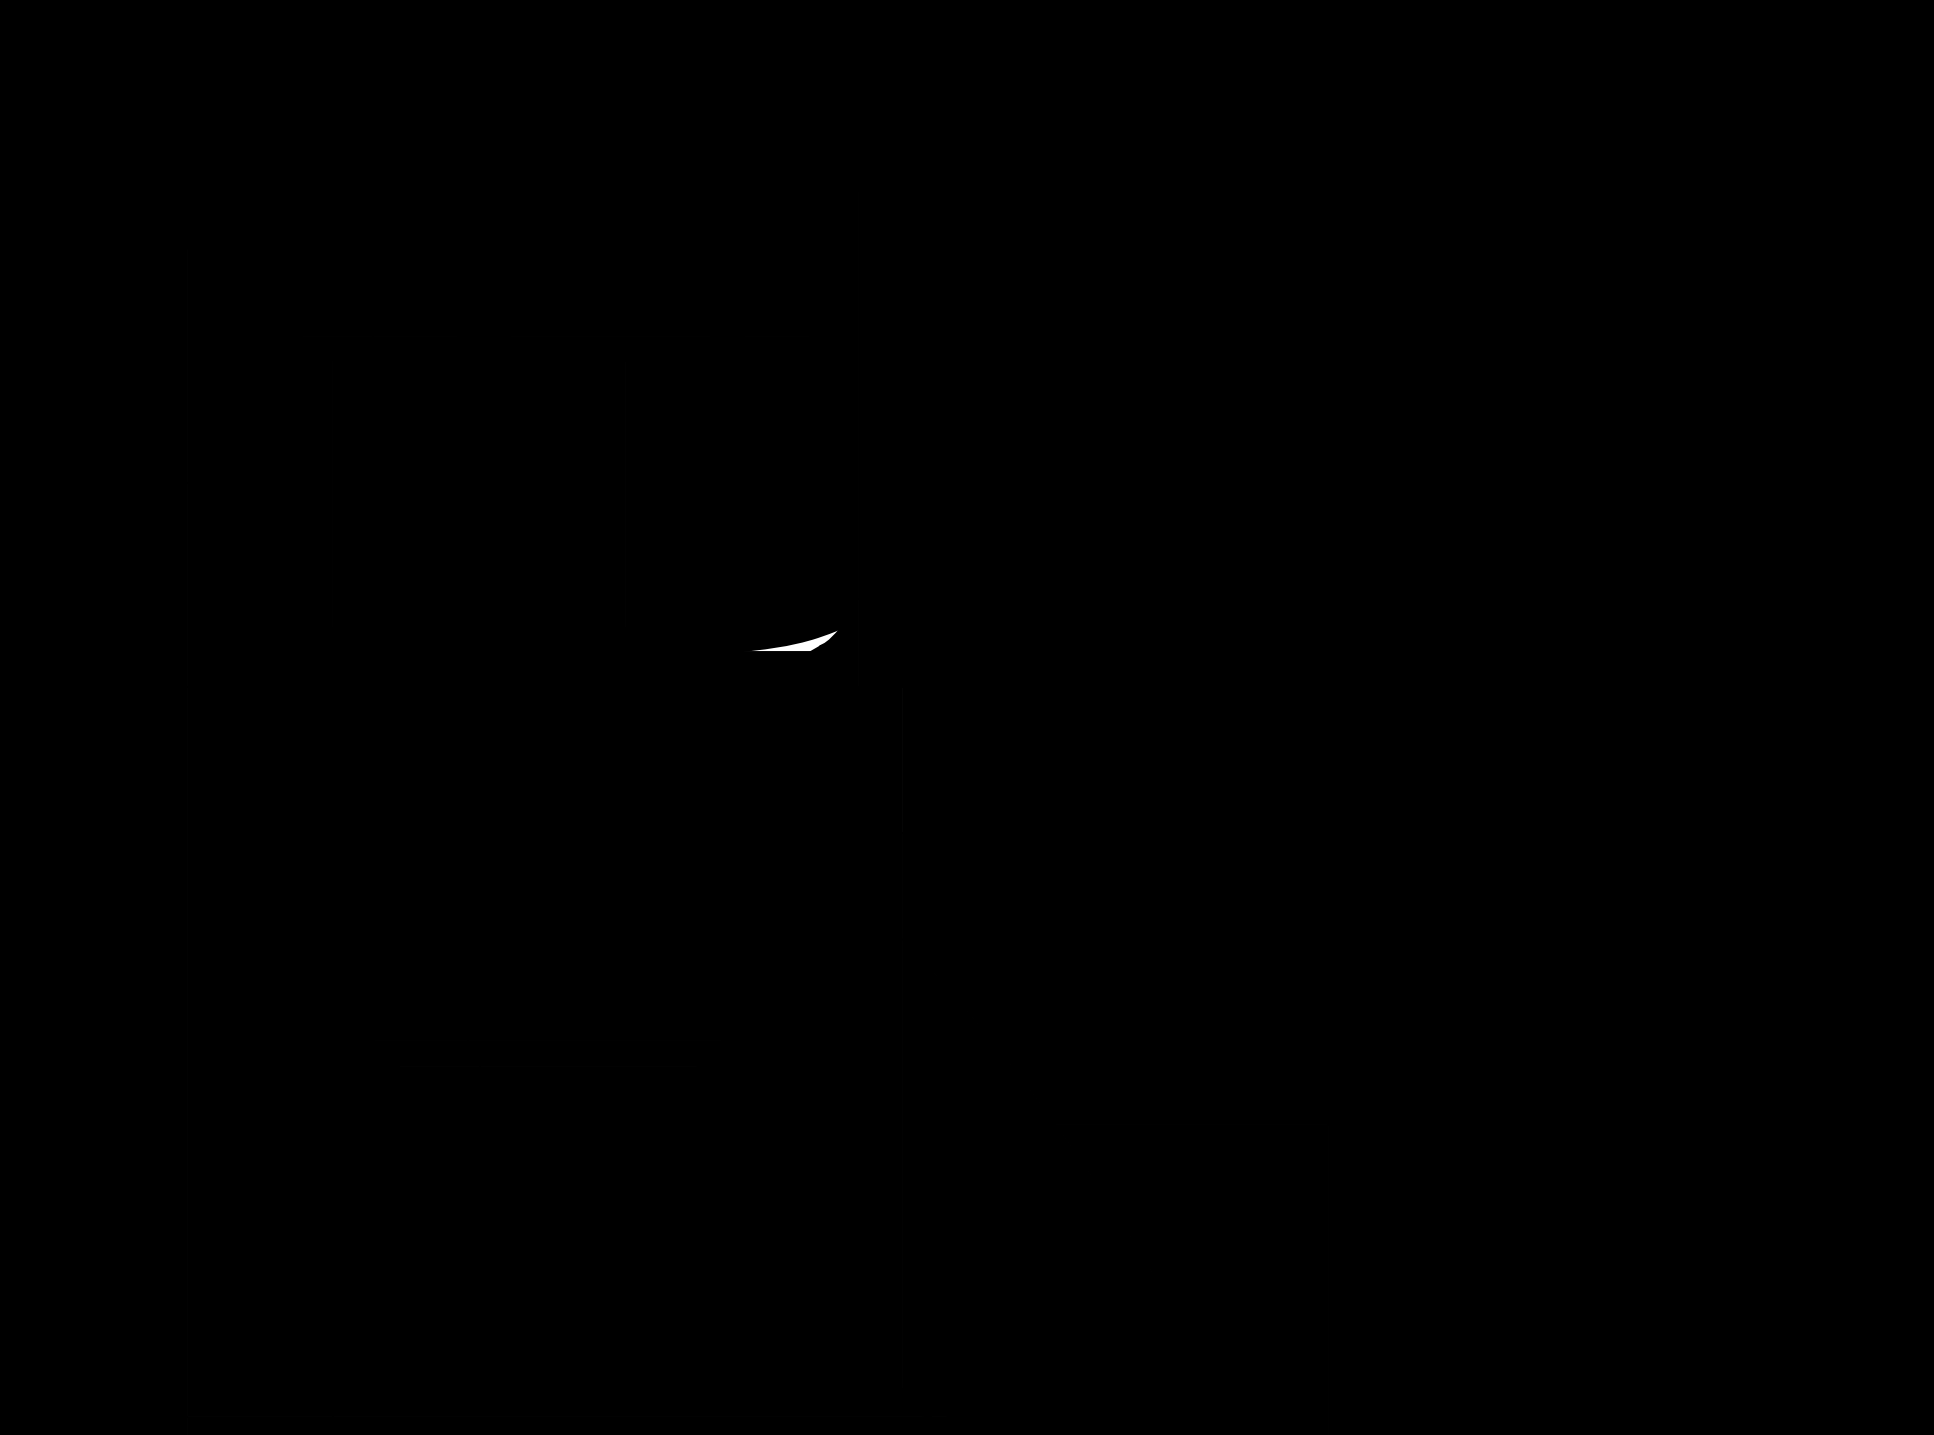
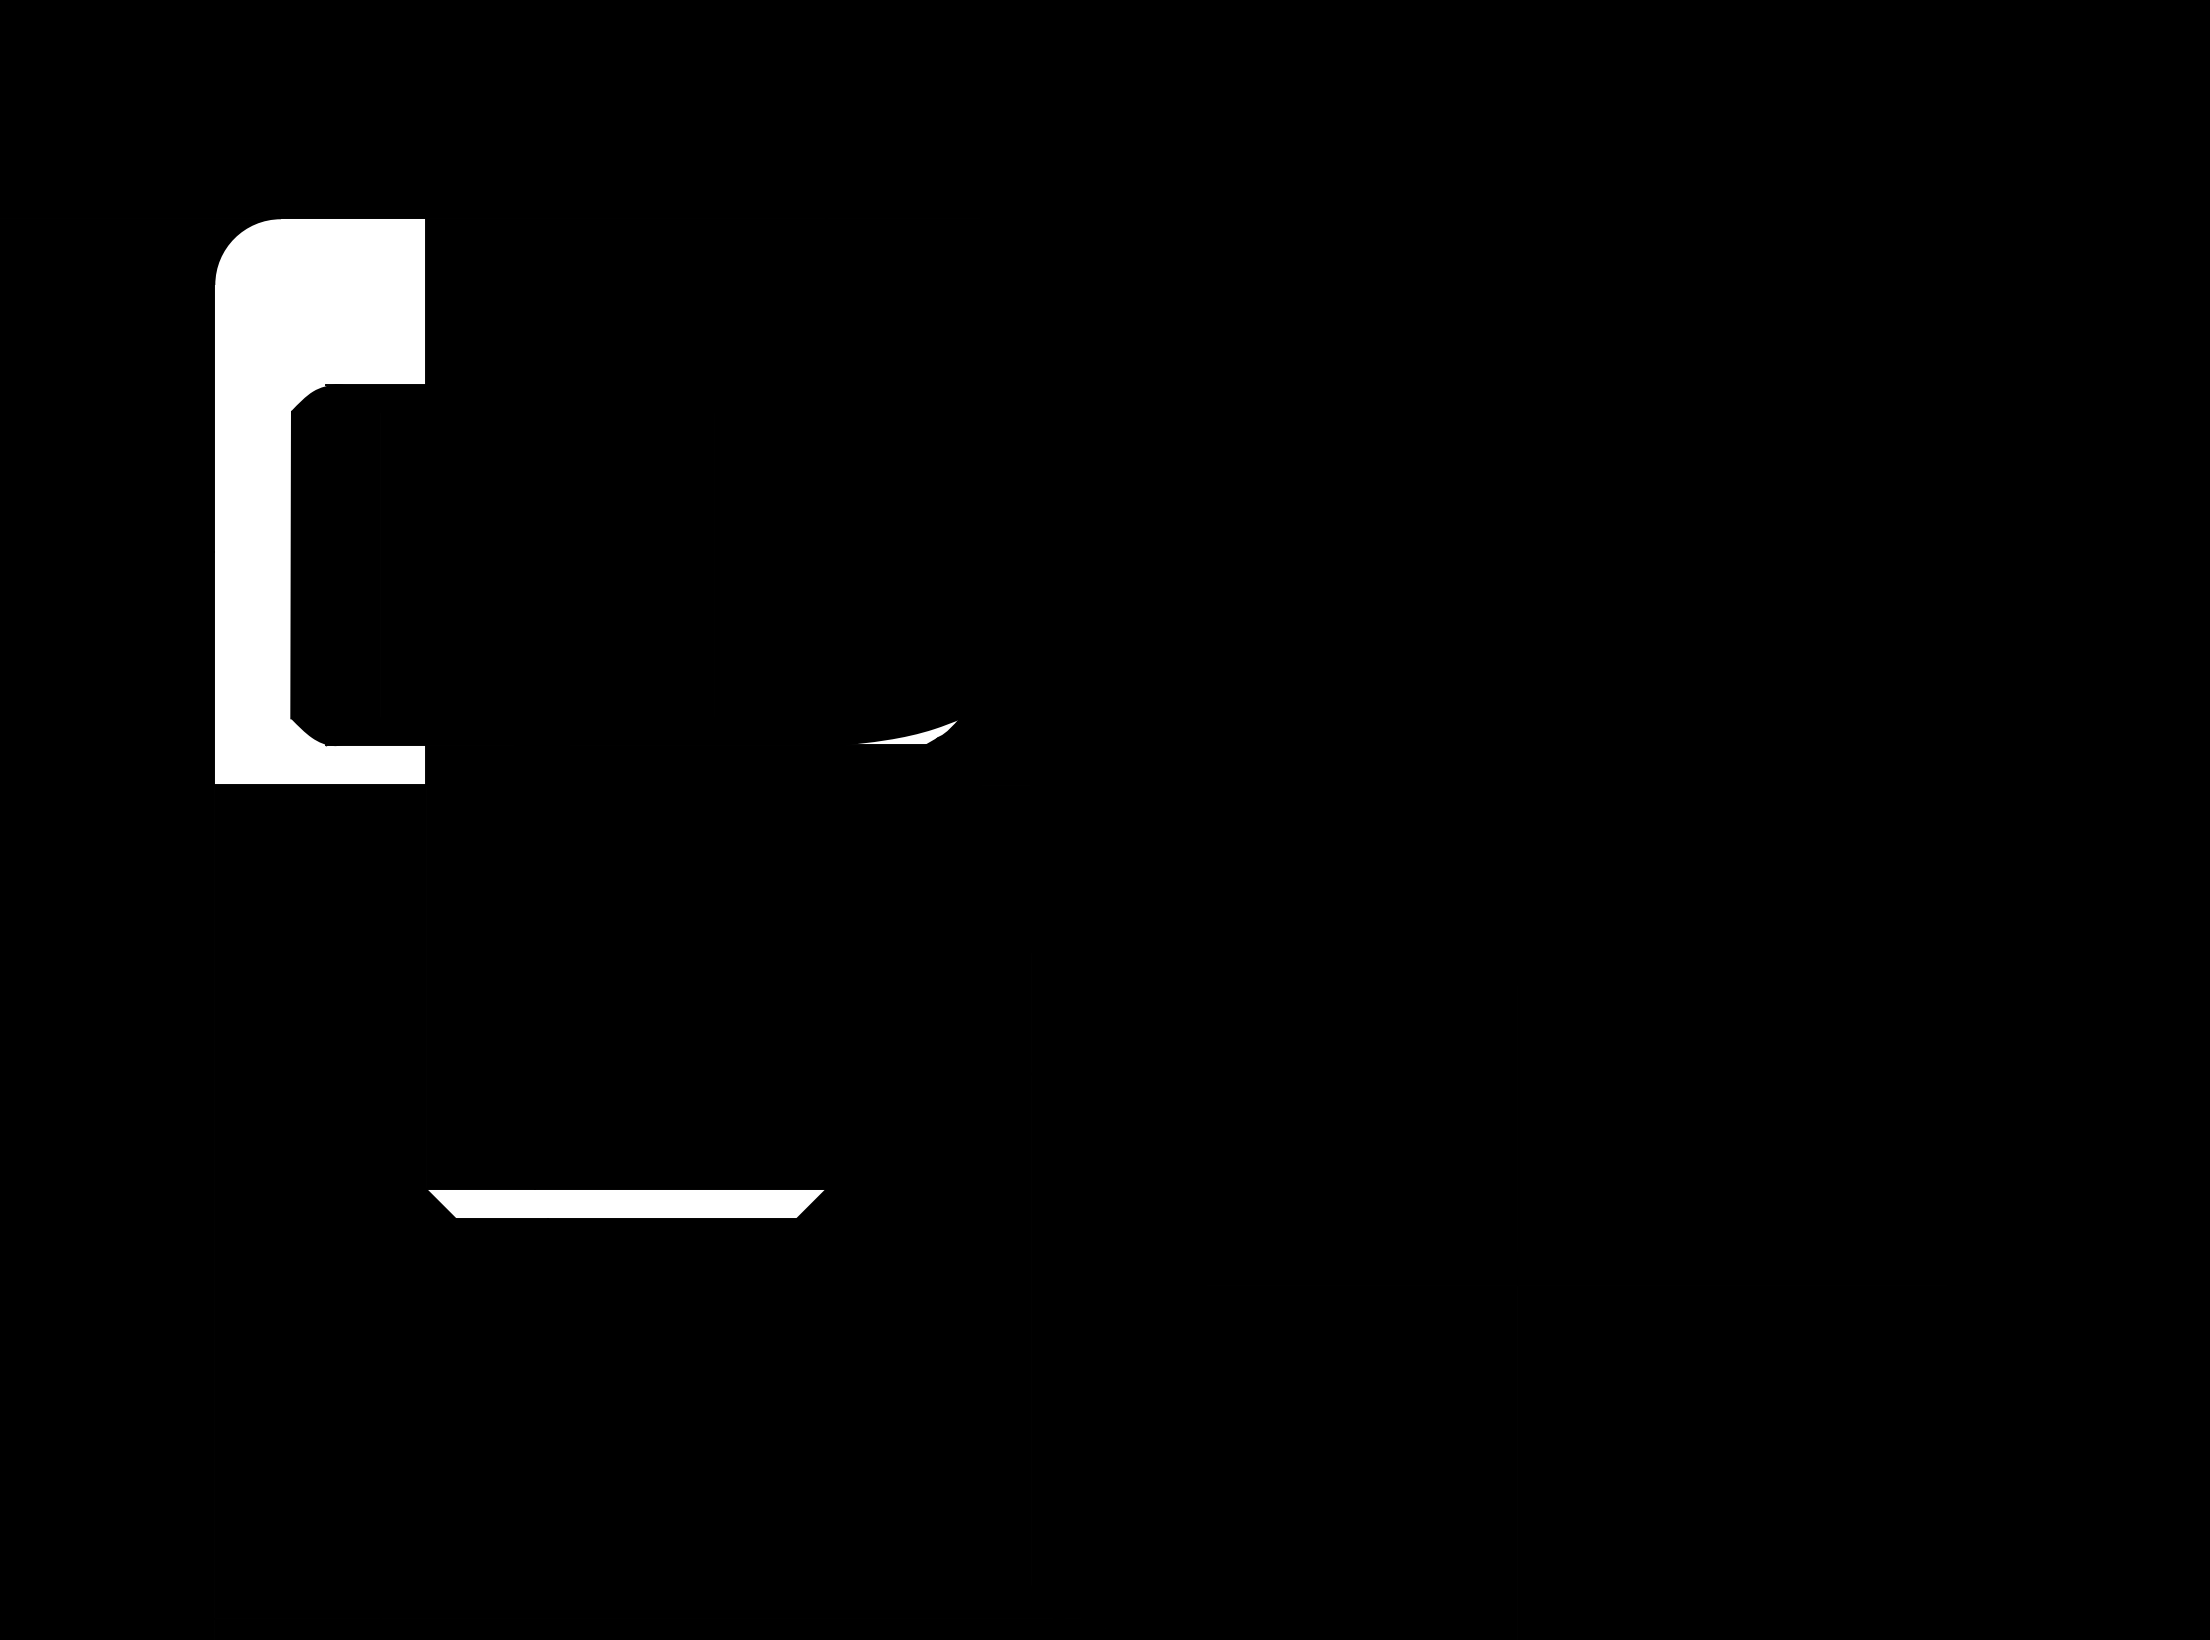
fill: (280, 438) -> (320, 501), removed
fill: (548, 1053) -> (626, 1203), removed

